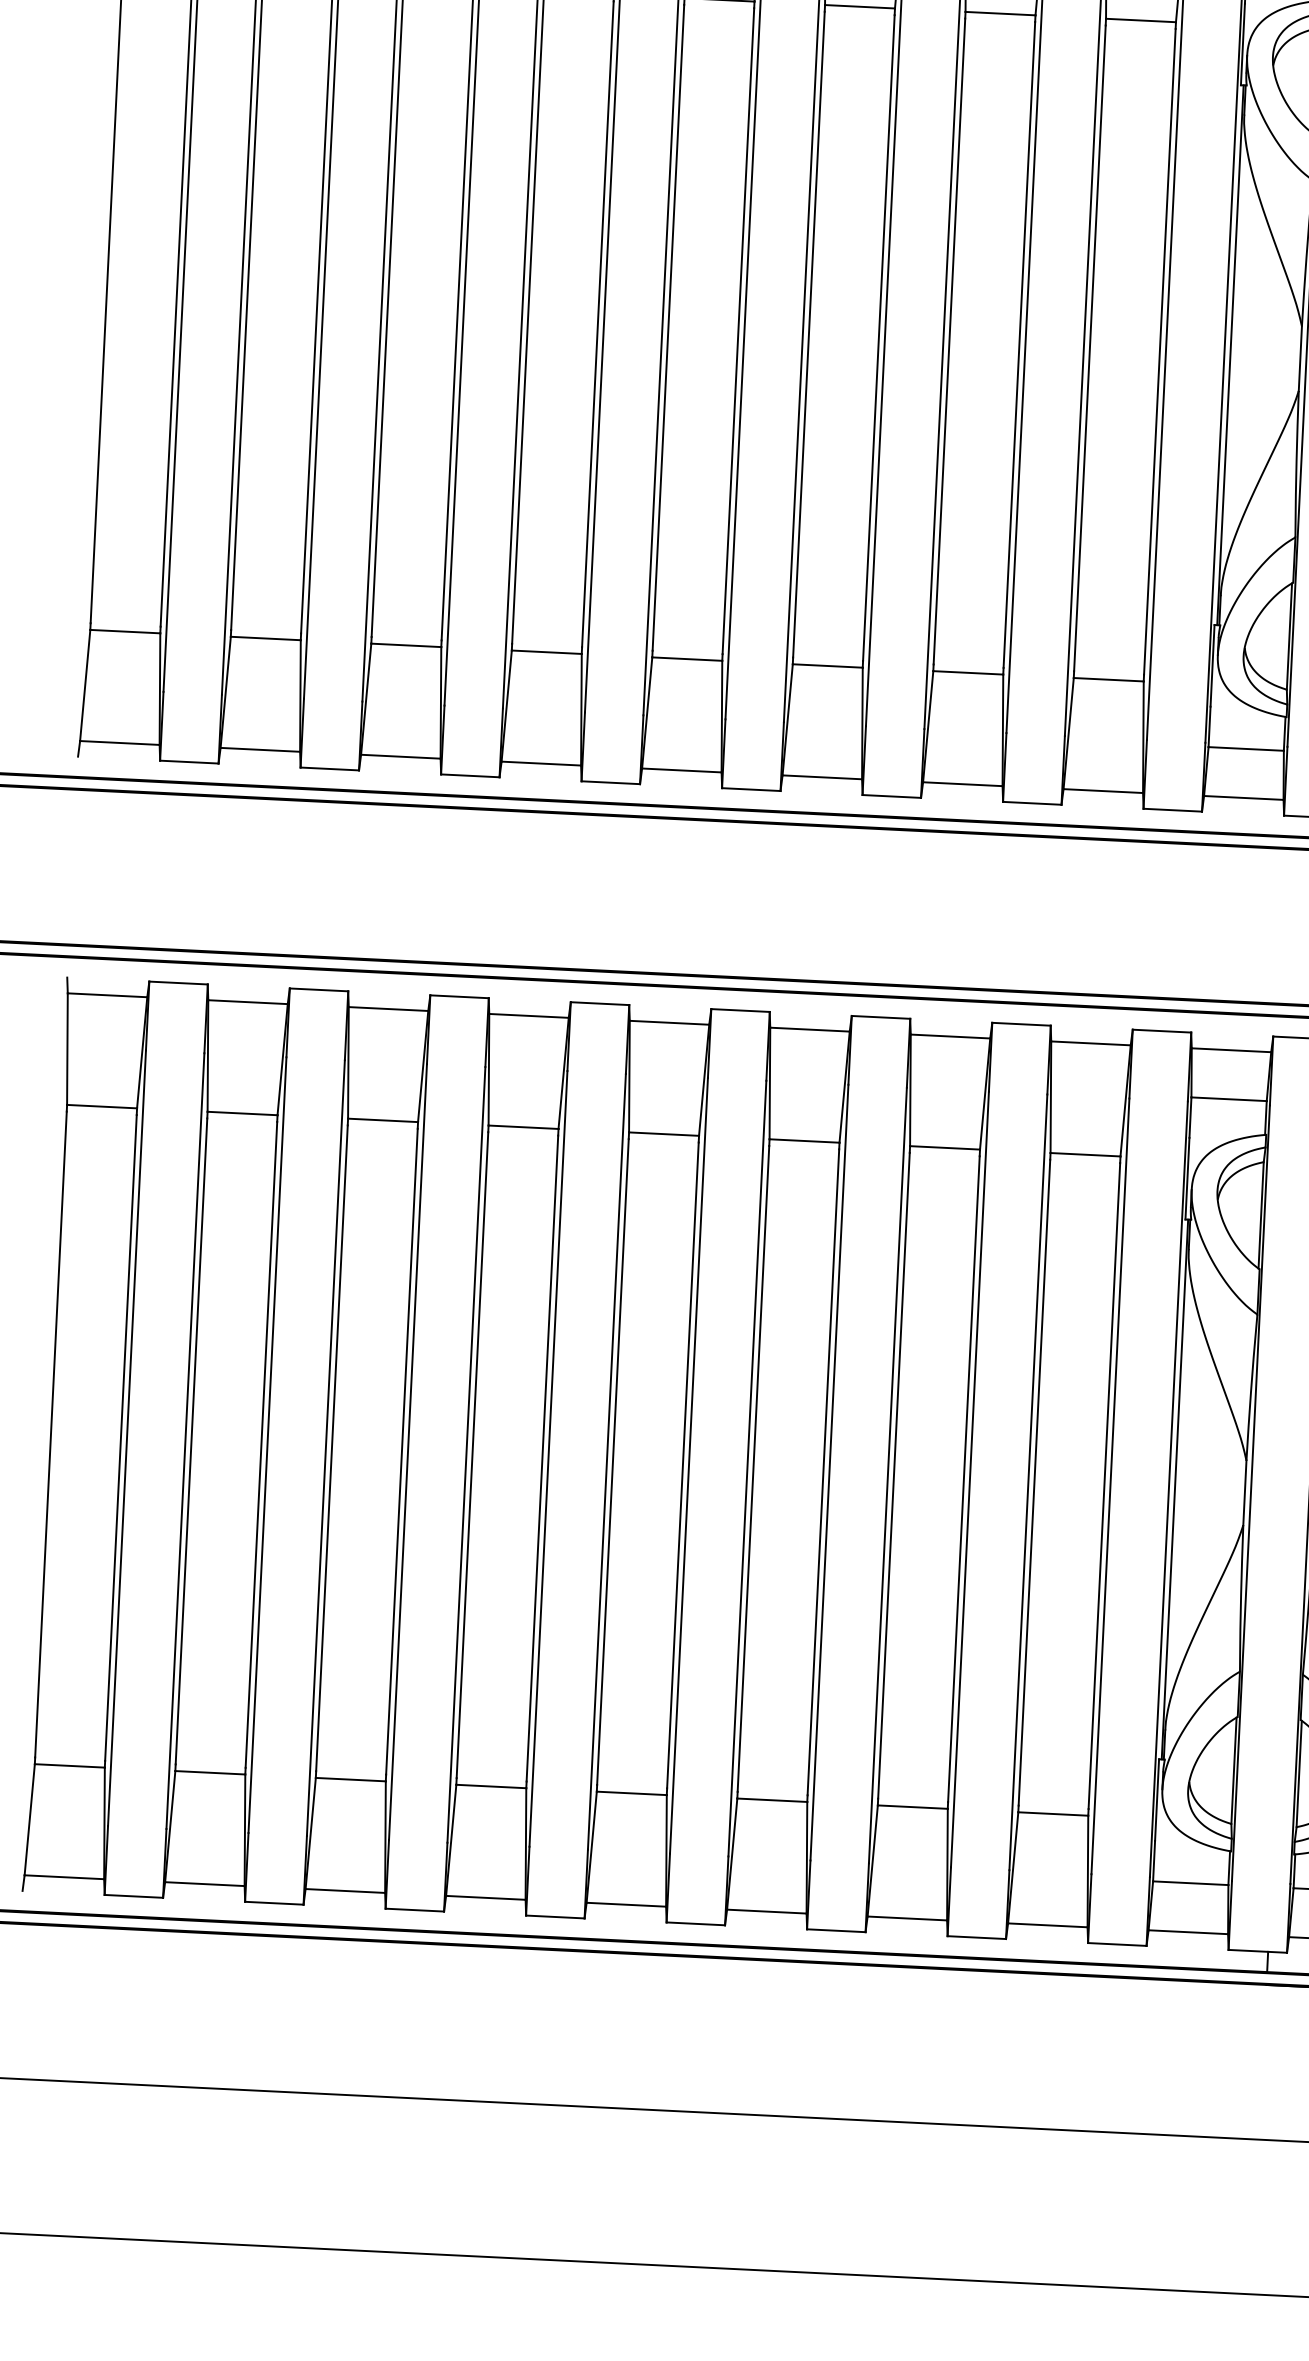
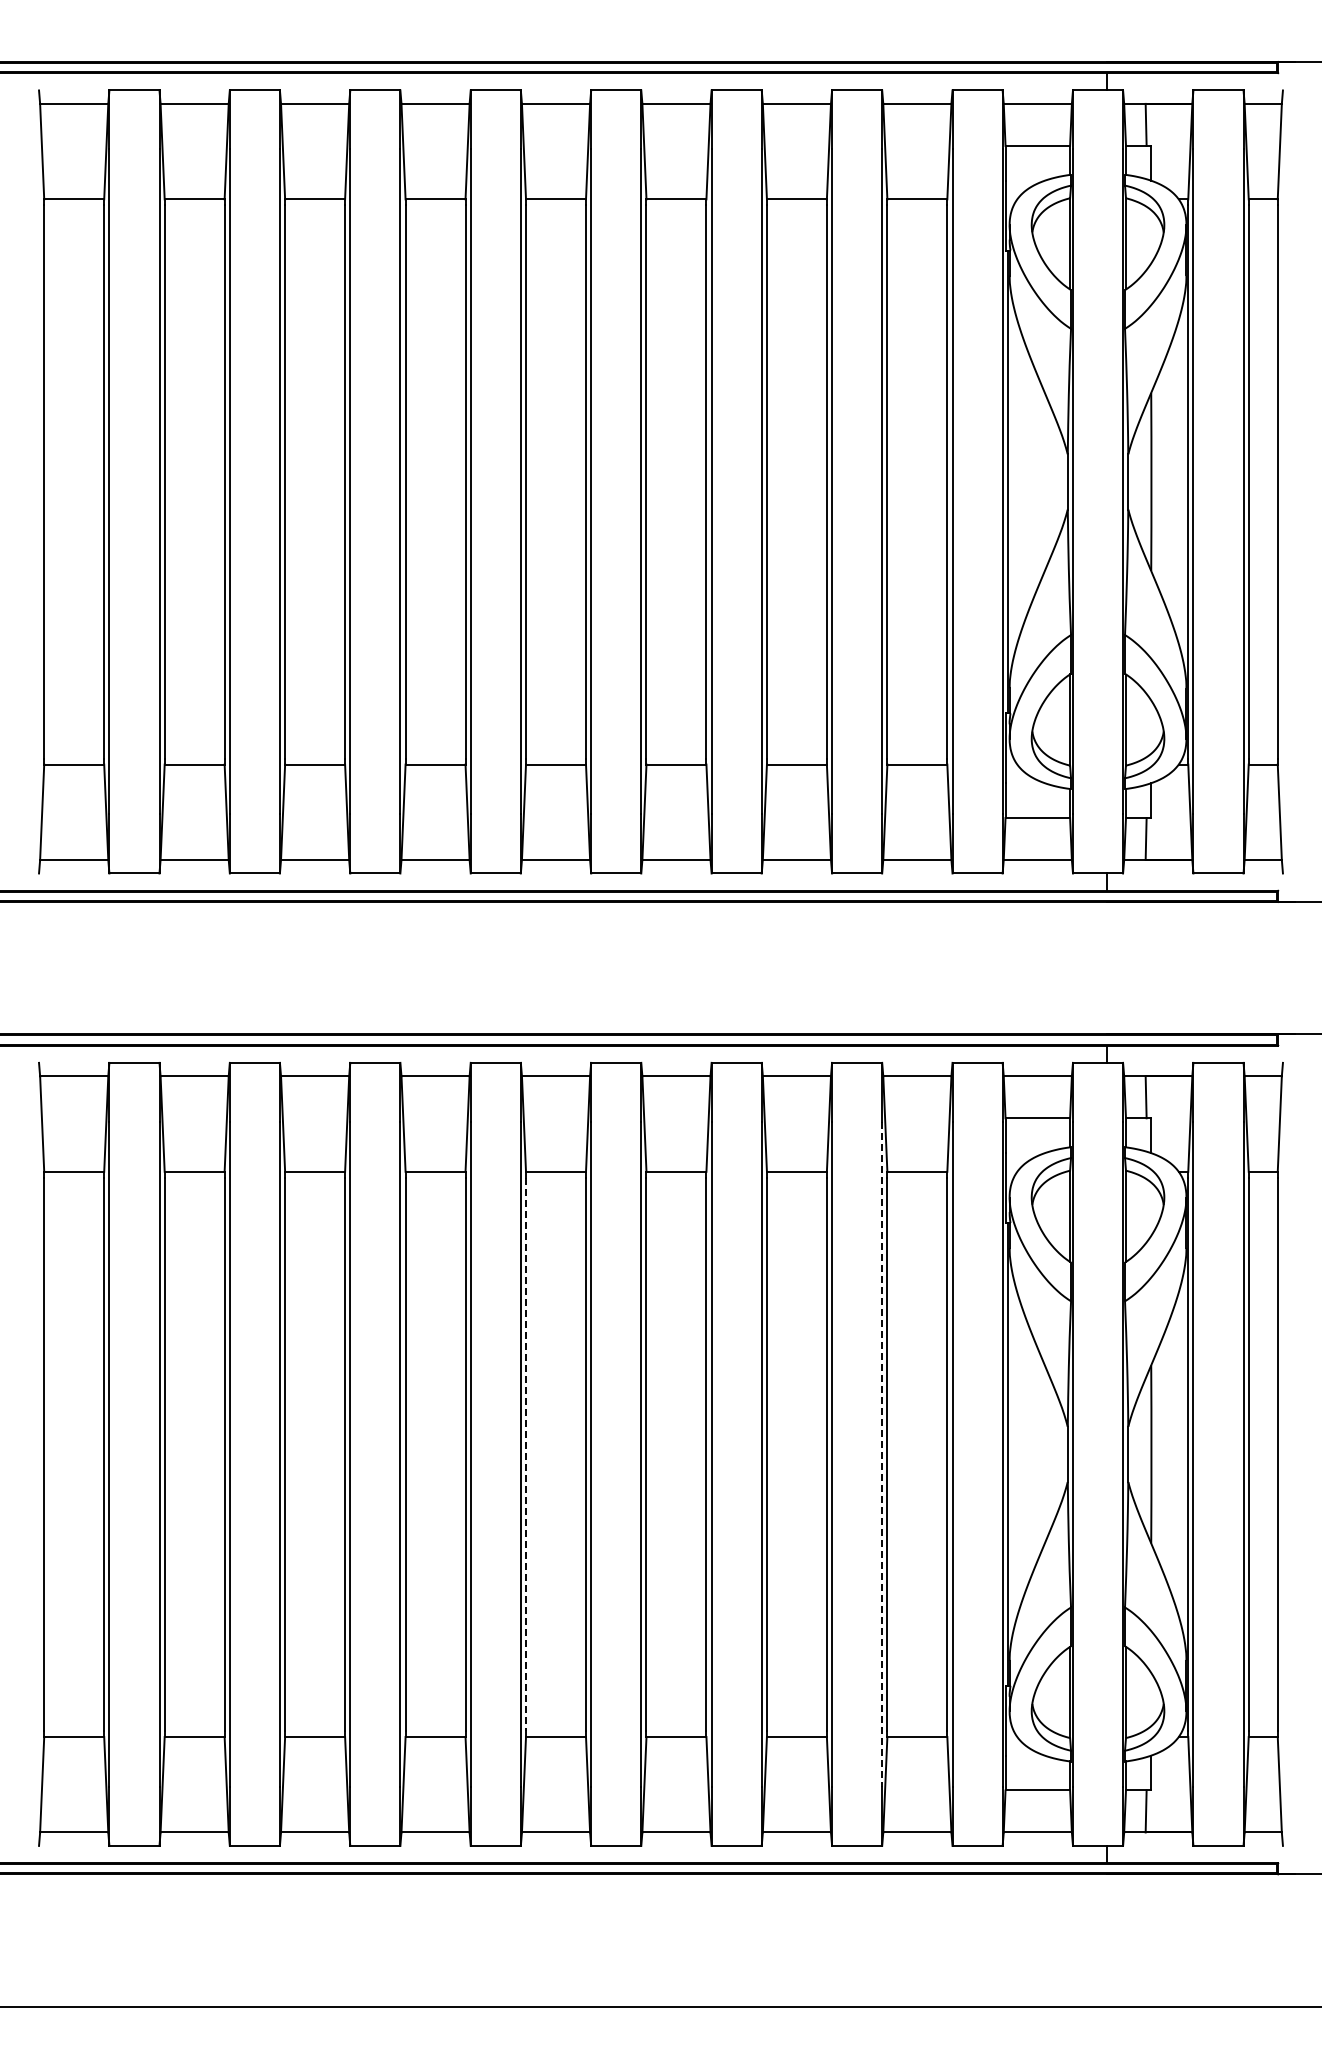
line: (613, 1462) -> (526, 1454), solid -> dashed
line: (1028, 1482) -> (882, 1454), solid -> dashed

